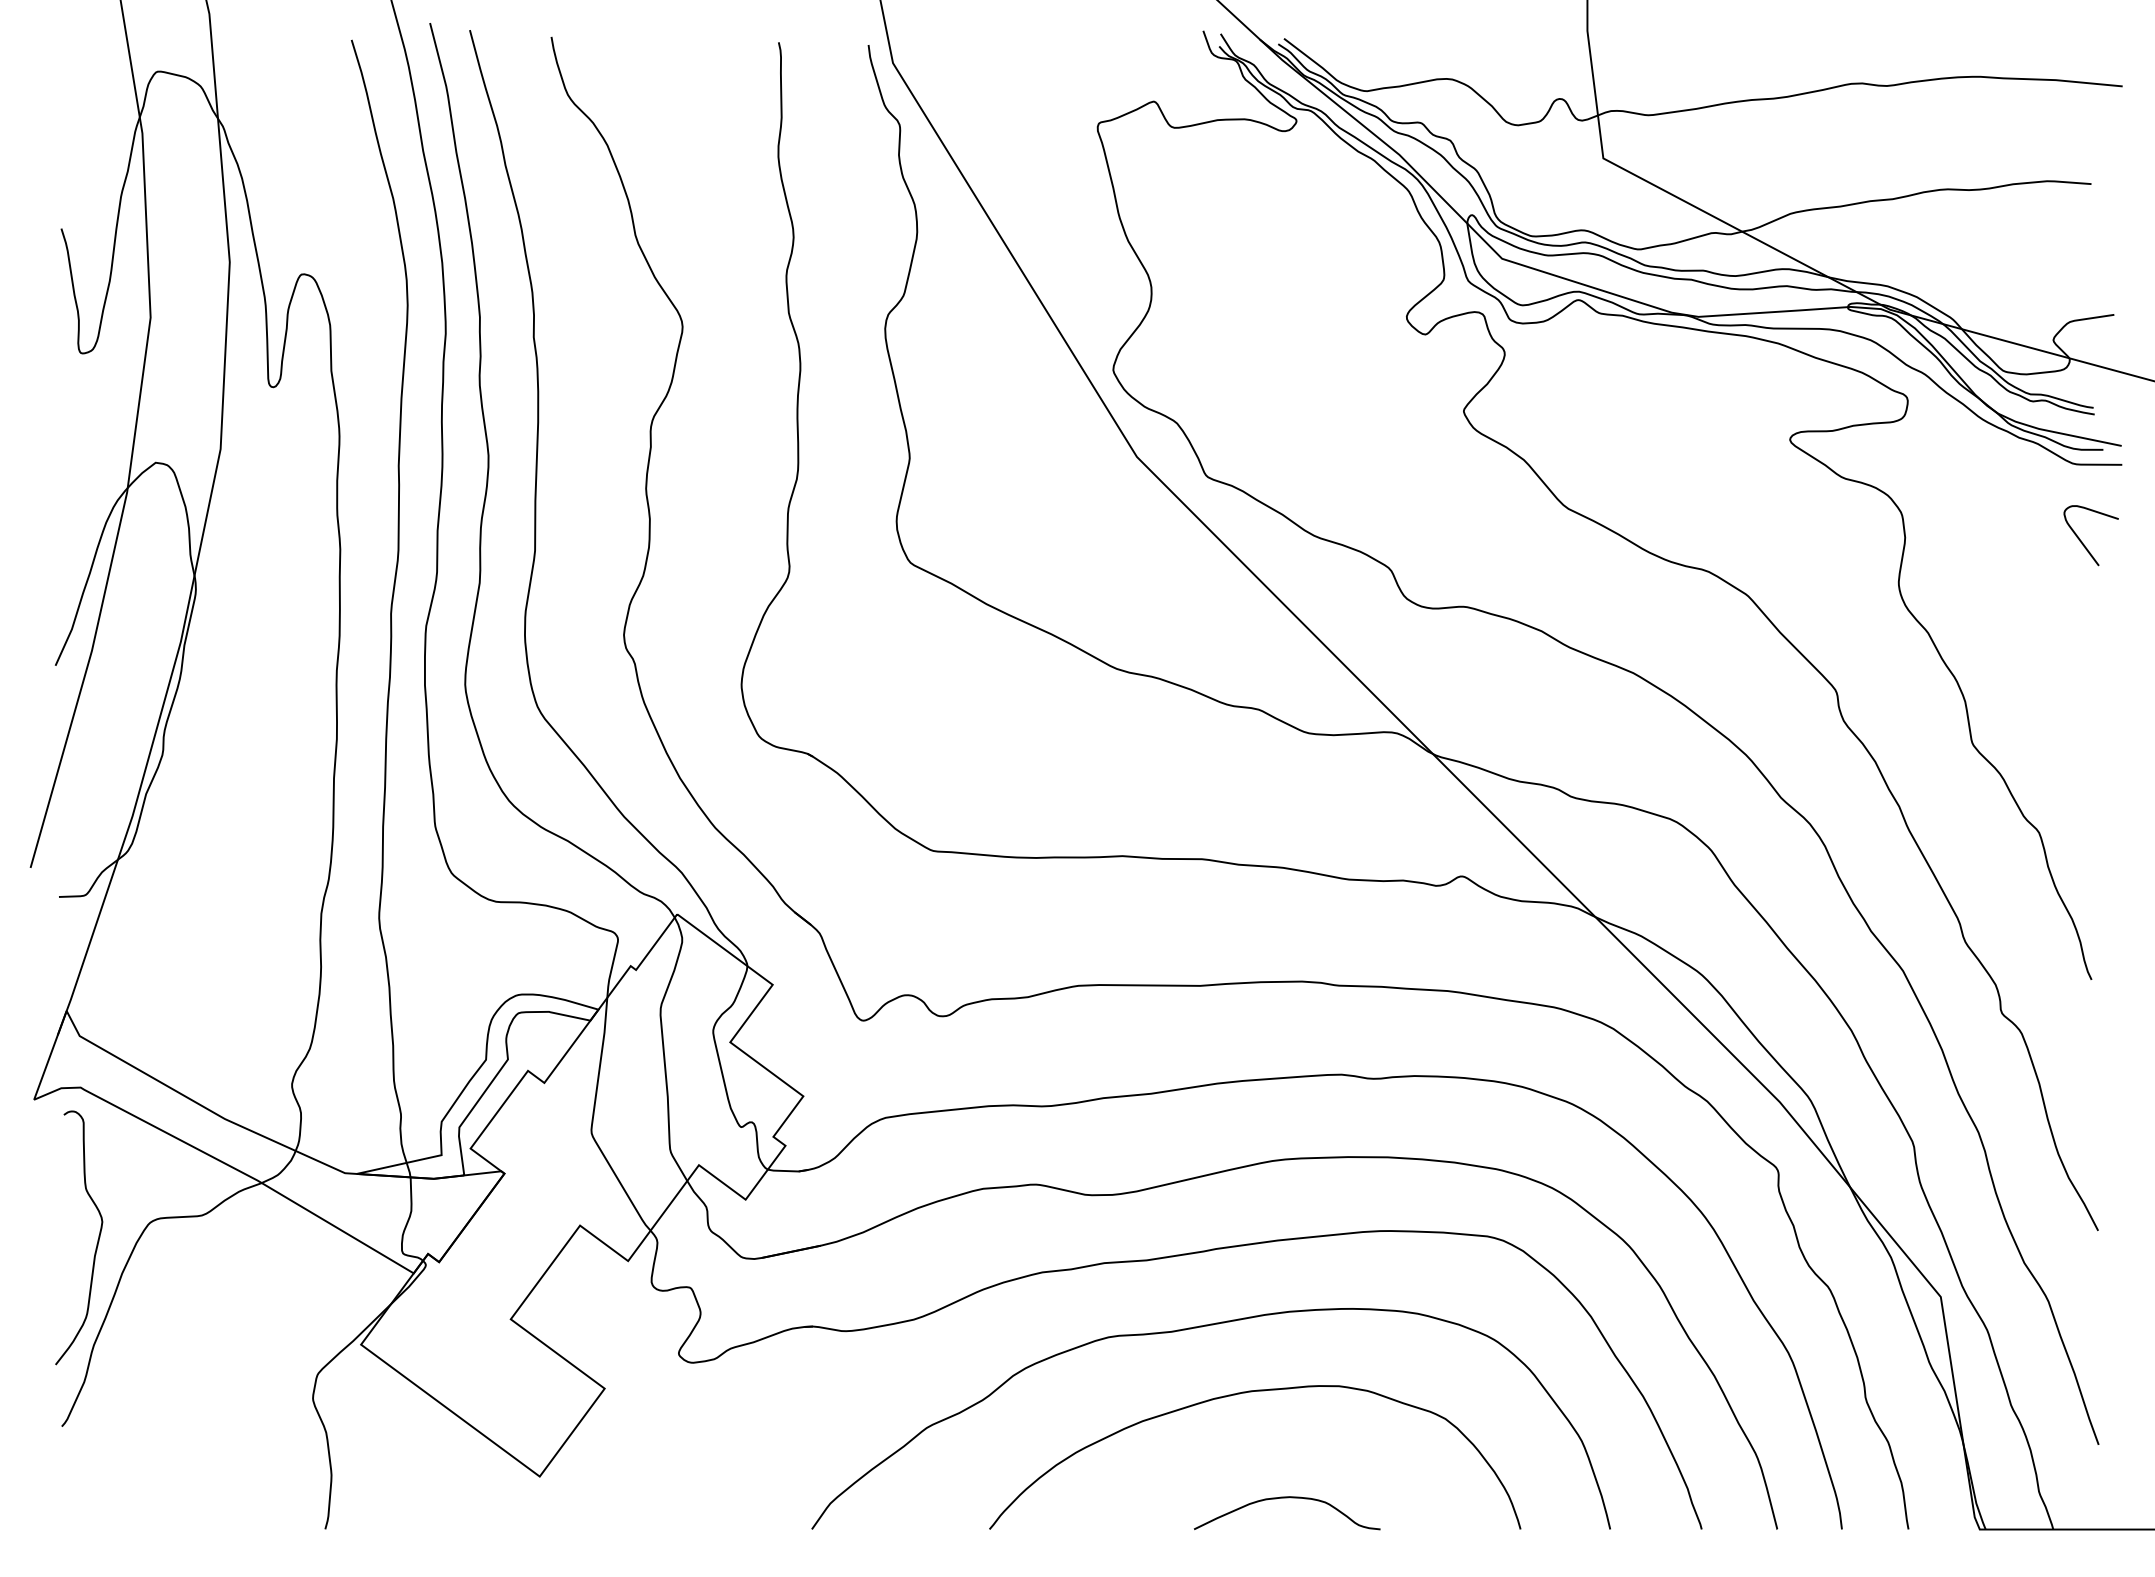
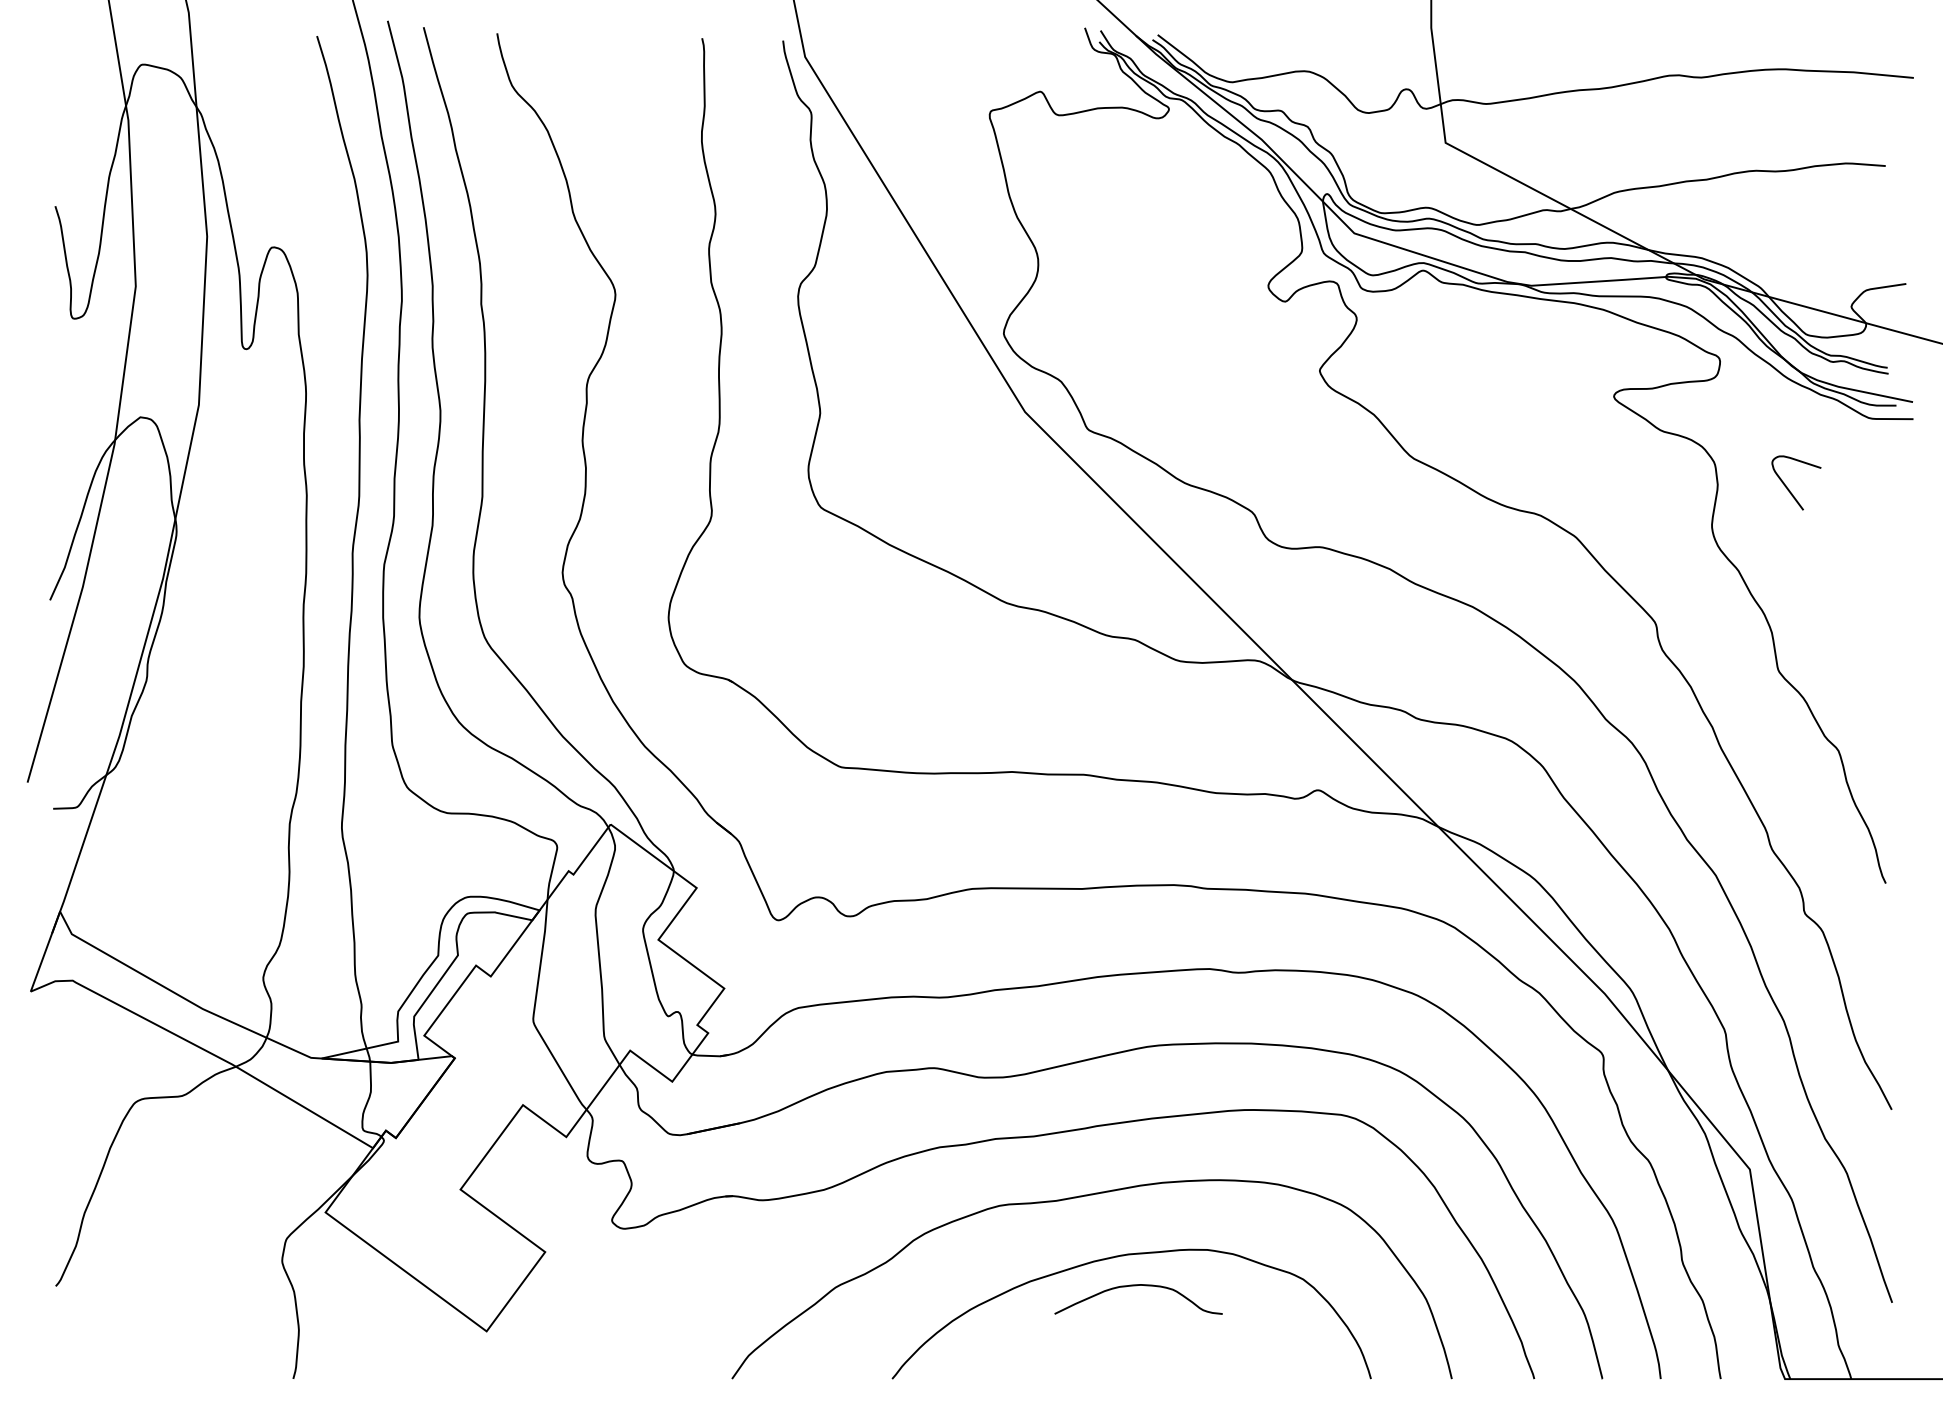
curve: (2081, 539) -> (1787, 486), moved
curve: (97, 1241) -> (87, 1119), removed
curve: (1284, 1498) -> (1136, 1286), moved

